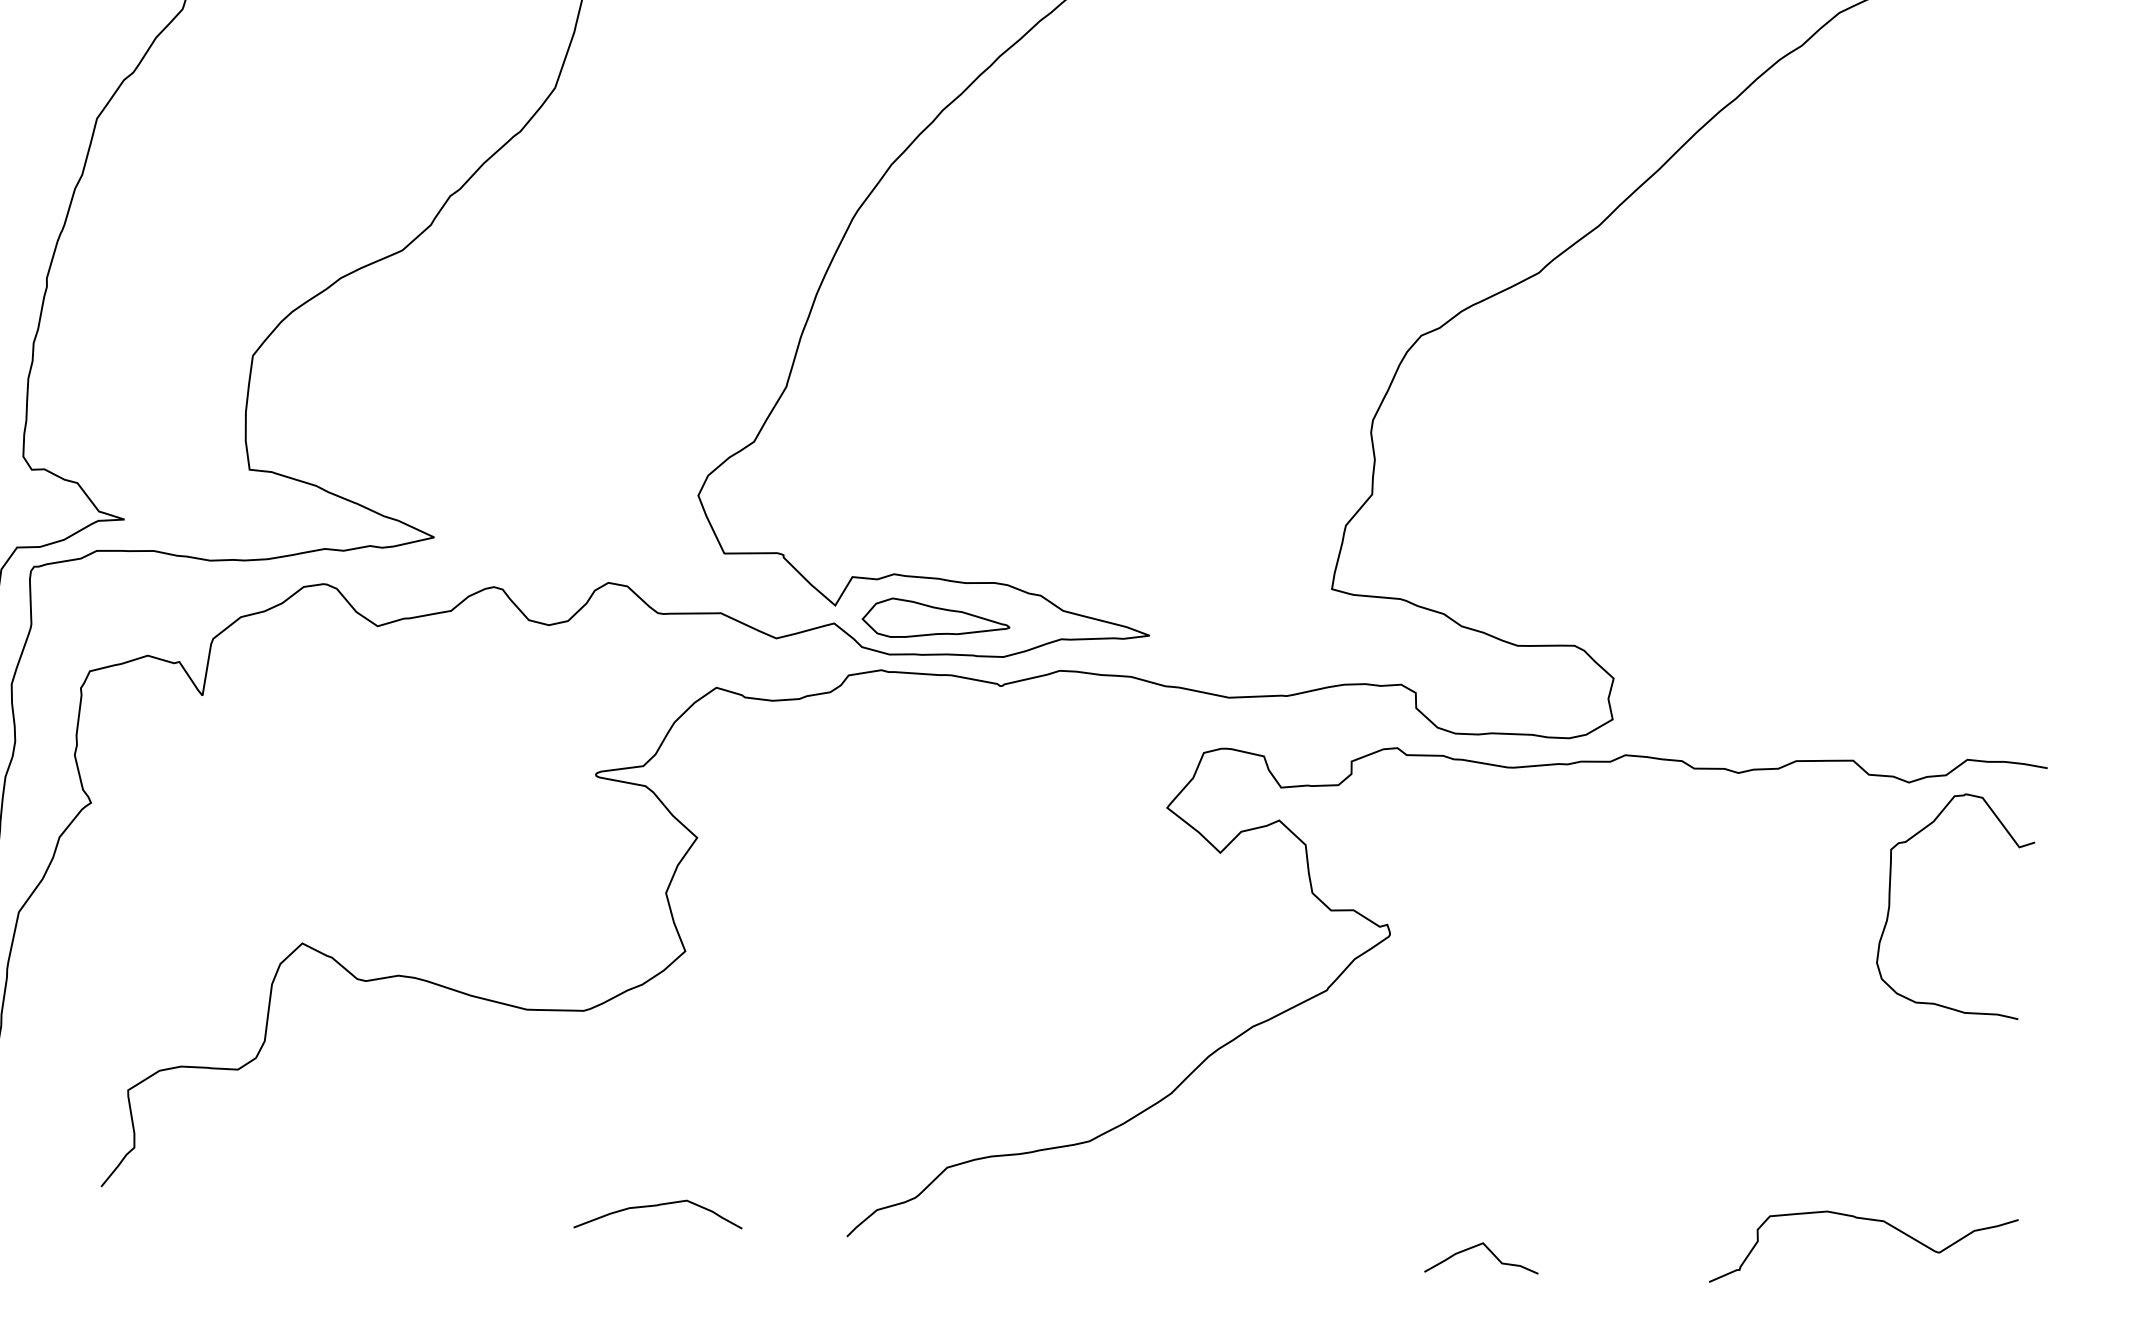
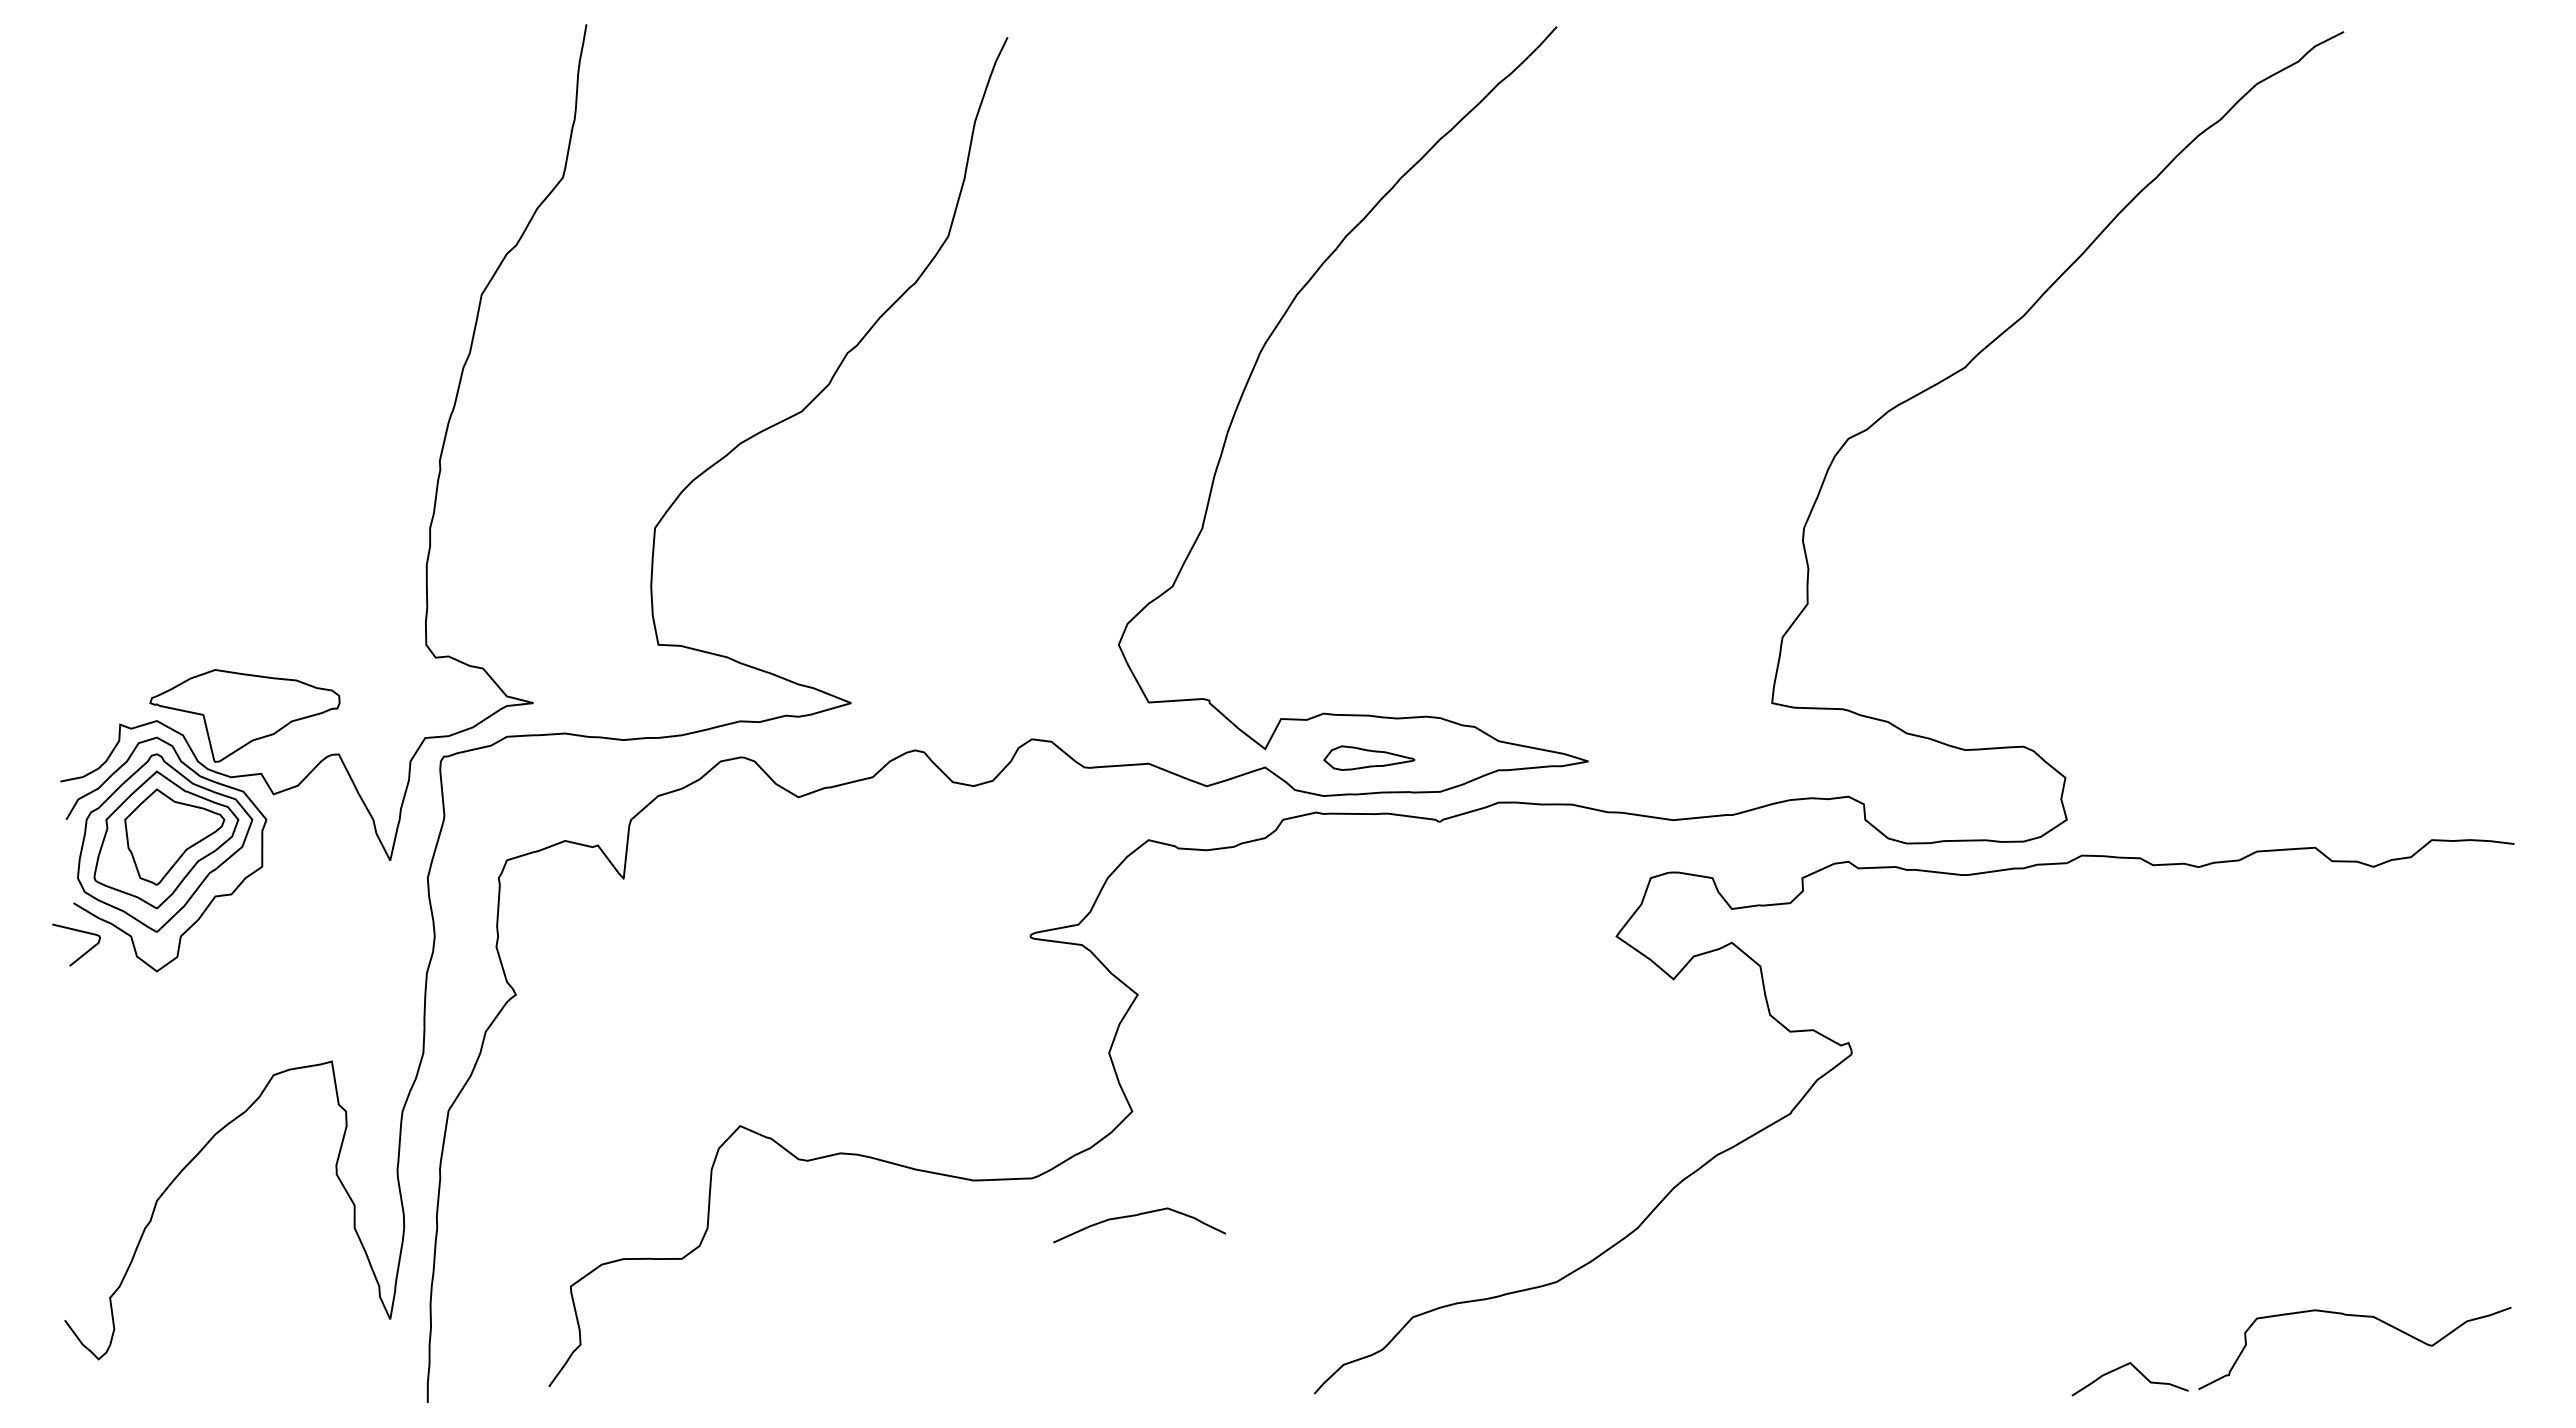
part: (936, 619) -> (1369, 757), size x0.6
curve: (1890, 900) -> (2361, 988), removed
curve: (655, 1206) -> (1135, 1216), moved
curve: (1489, 1251) -> (2137, 1371), moved

